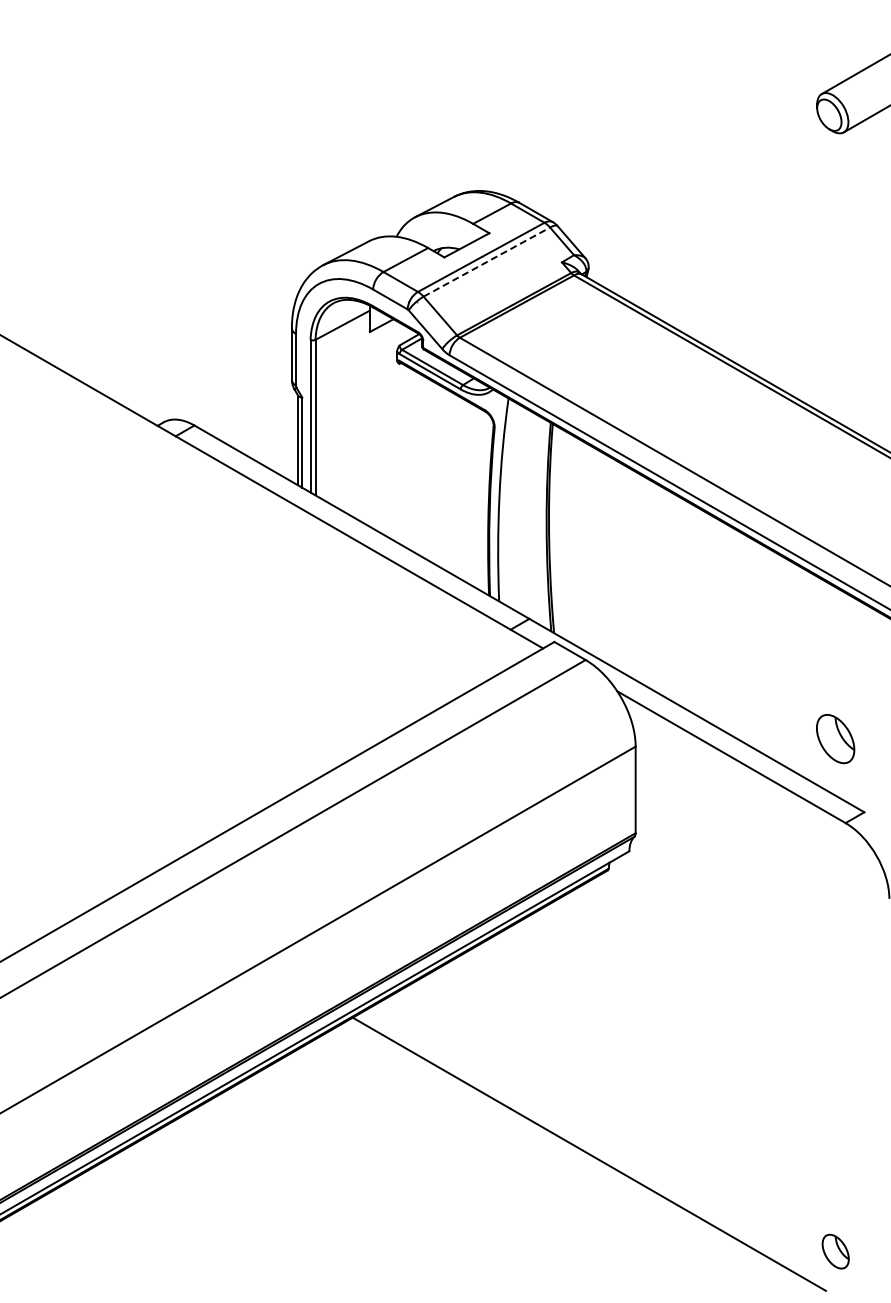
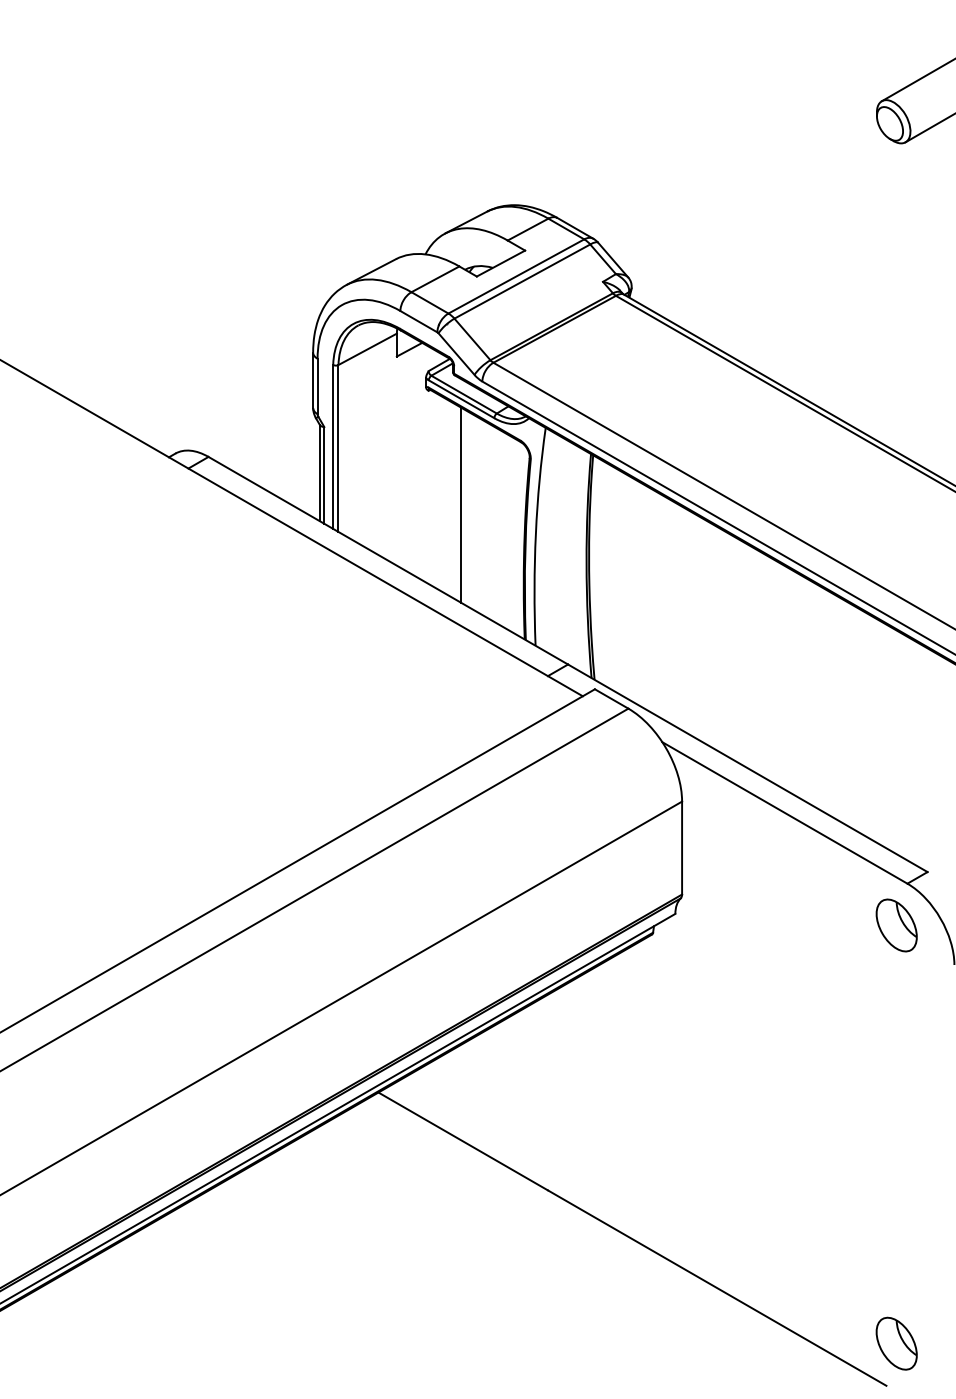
line: (487, 261) -> (523, 280), dashed -> solid
line: (429, 470) -> (460, 505), added
part: (835, 739) -> (896, 925), moved
part: (835, 1251) -> (896, 1343), size x1.43

